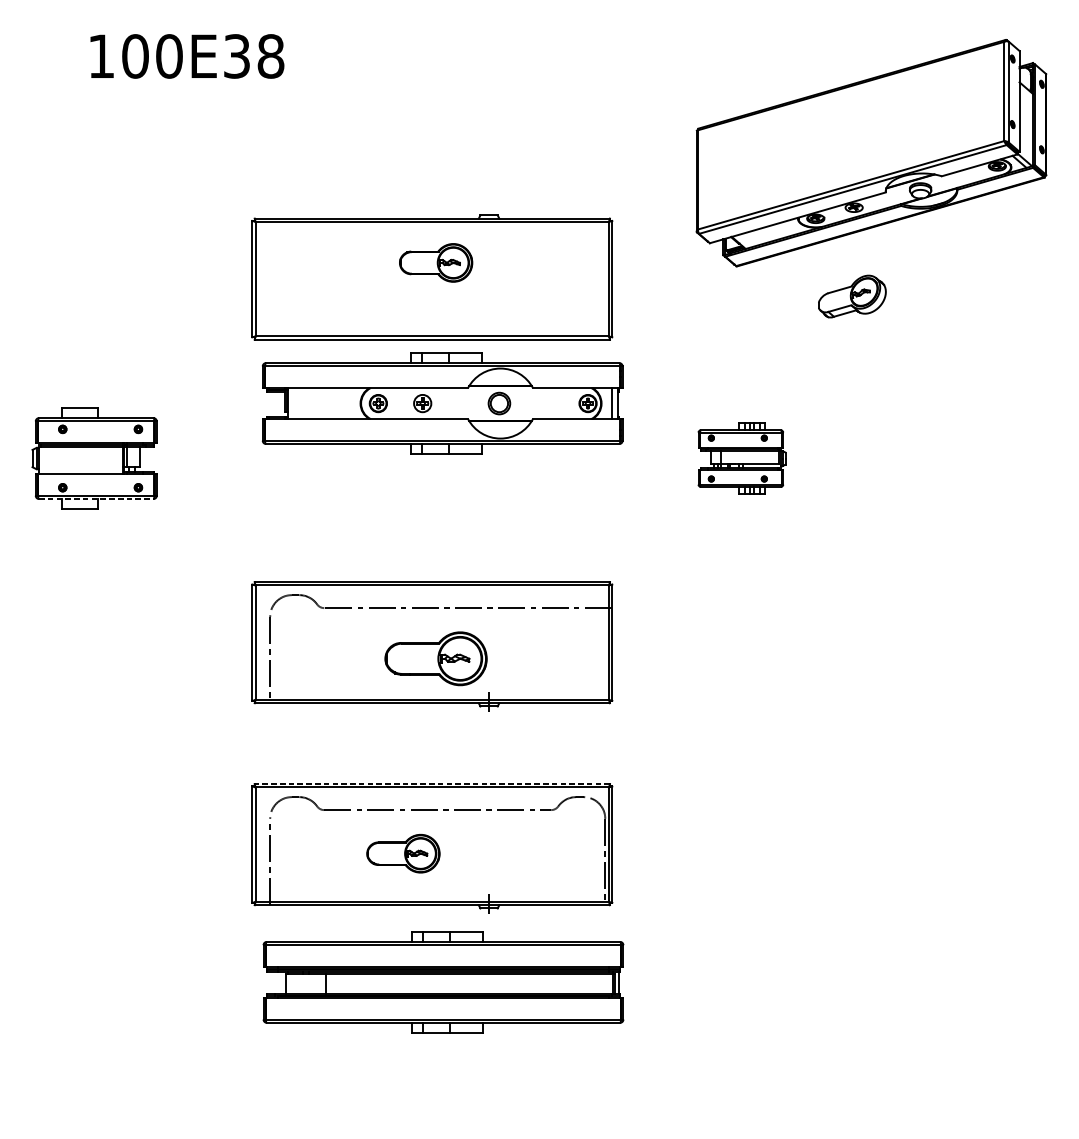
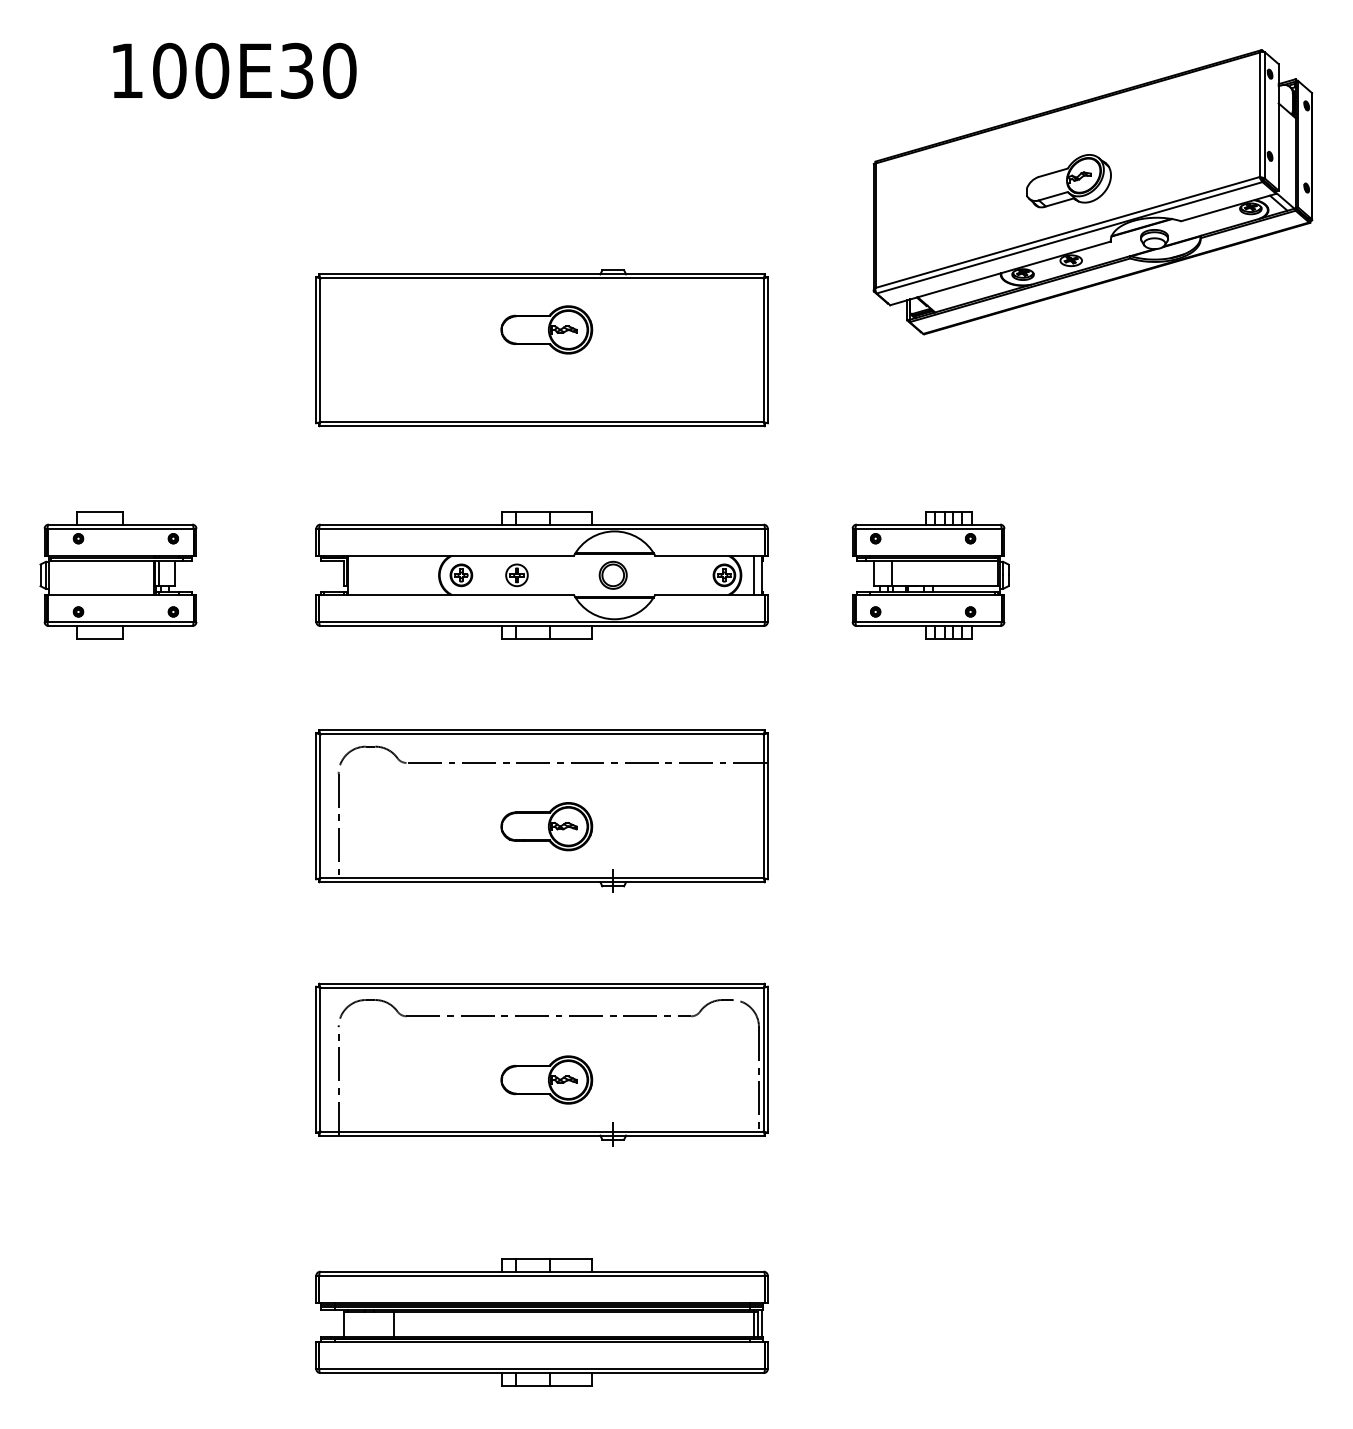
text: (270, 56) -> (339, 70), 100E38 -> 100E30
part: (852, 296) -> (1068, 181), moved
part: (442, 403) -> (541, 575), moved
part: (741, 458) -> (930, 575), size x1.43
line: (96, 499) -> (120, 626), dashed -> solid
part: (435, 658) -> (546, 826), size x0.71
line: (432, 783) -> (542, 983), dashed -> solid
part: (403, 853) -> (546, 1079), moved
part: (443, 982) -> (541, 1322), moved

